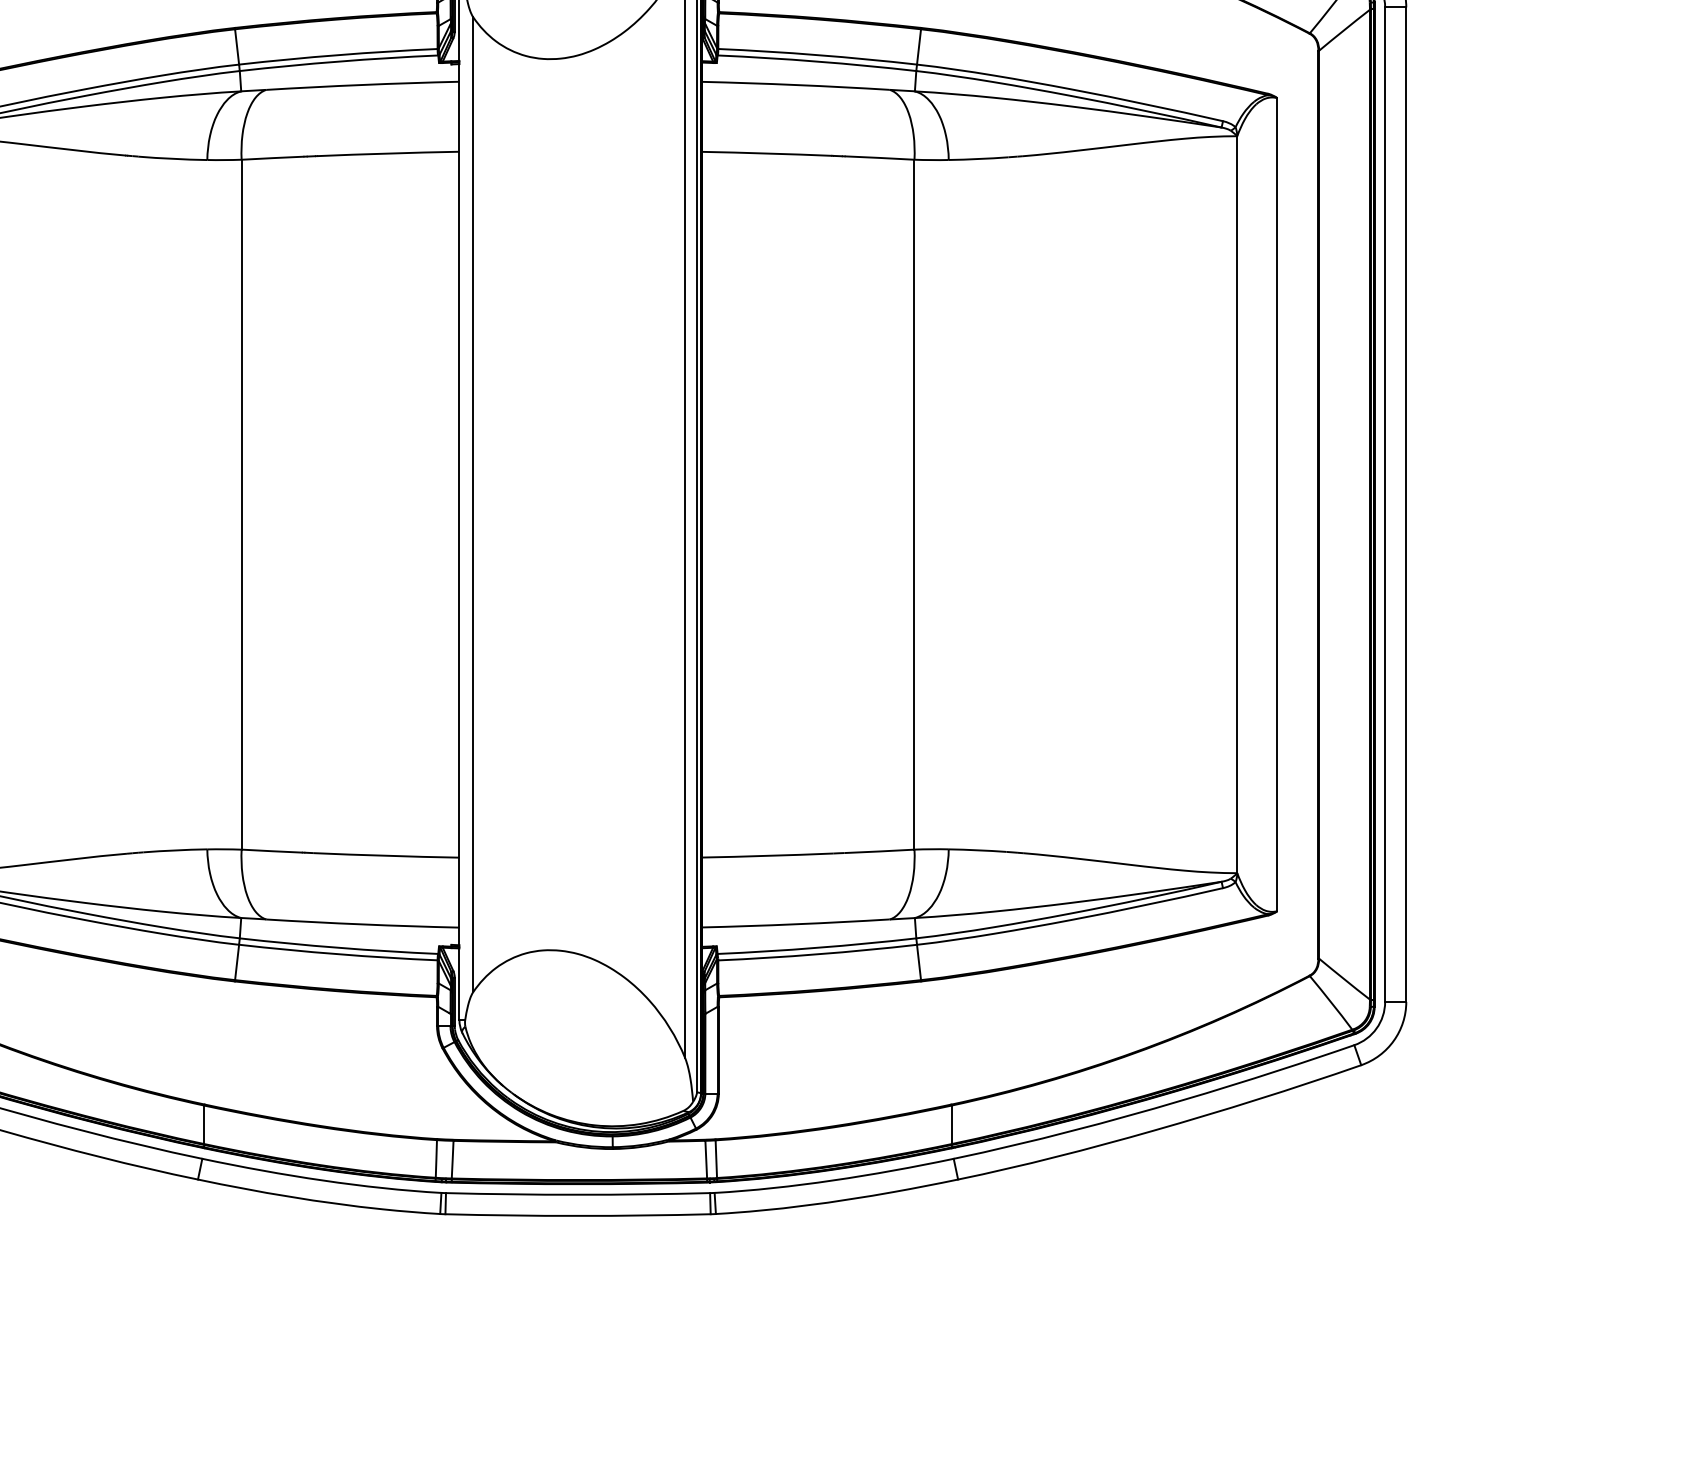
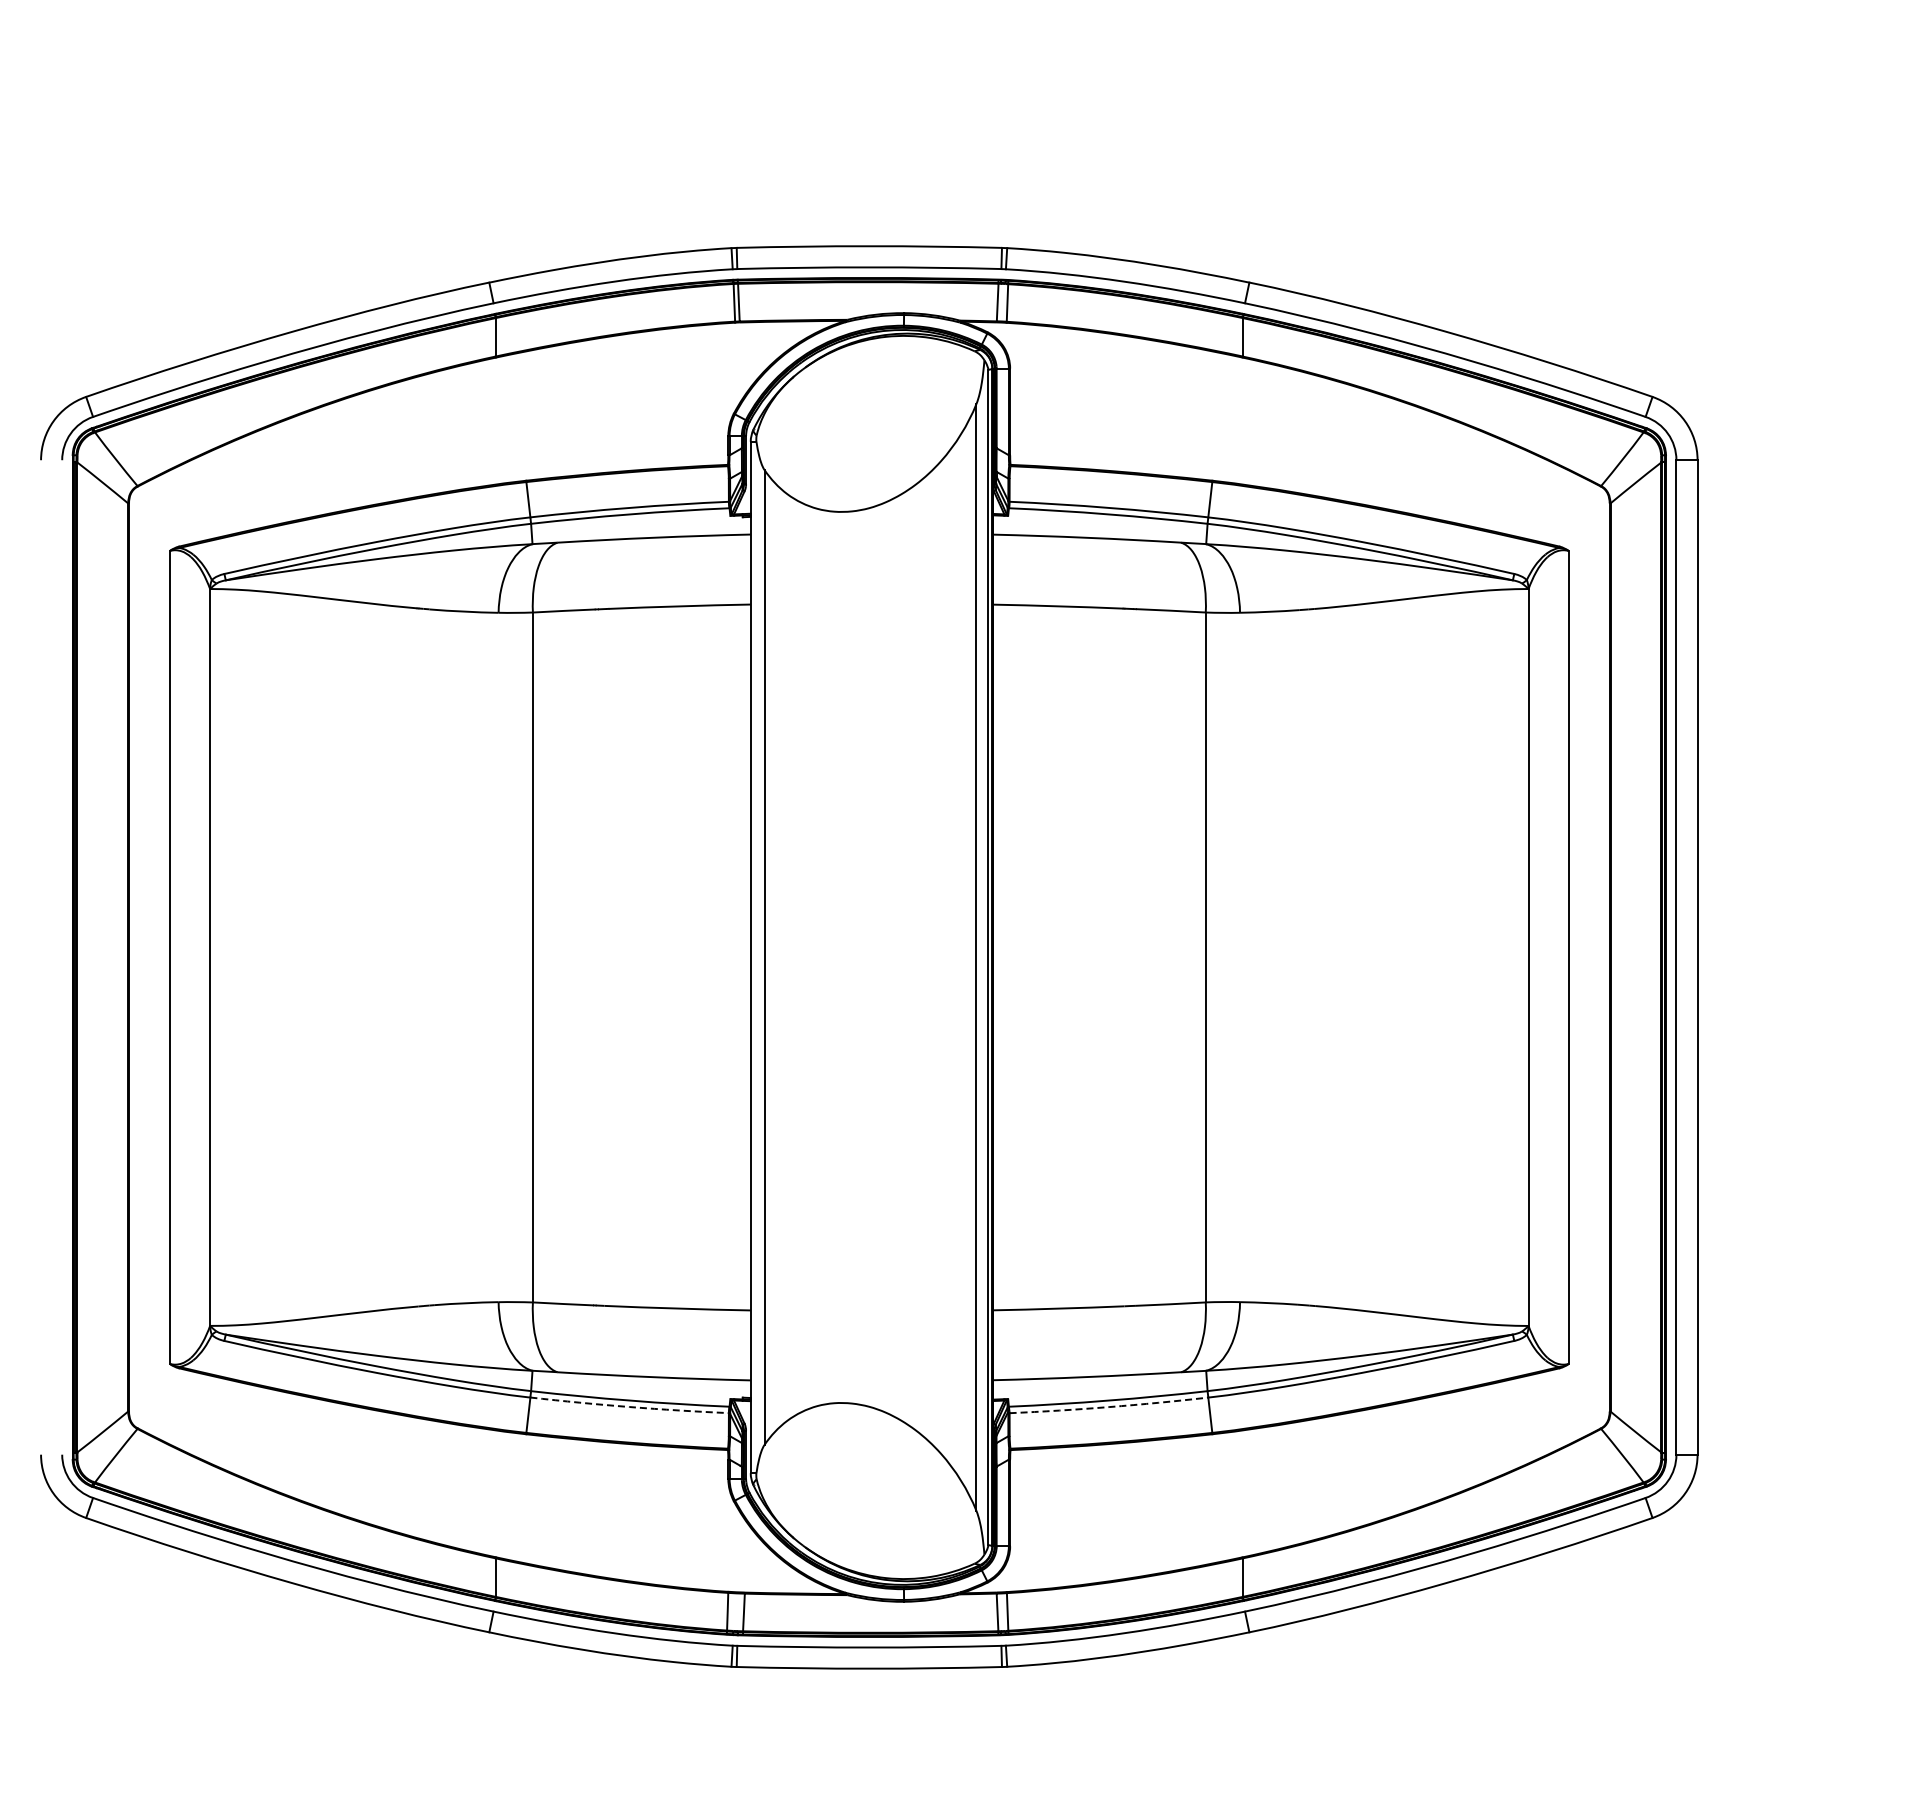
arc: (338, 954) -> (629, 1407), solid -> dashed
arc: (818, 954) -> (1109, 1407), solid -> dashed

